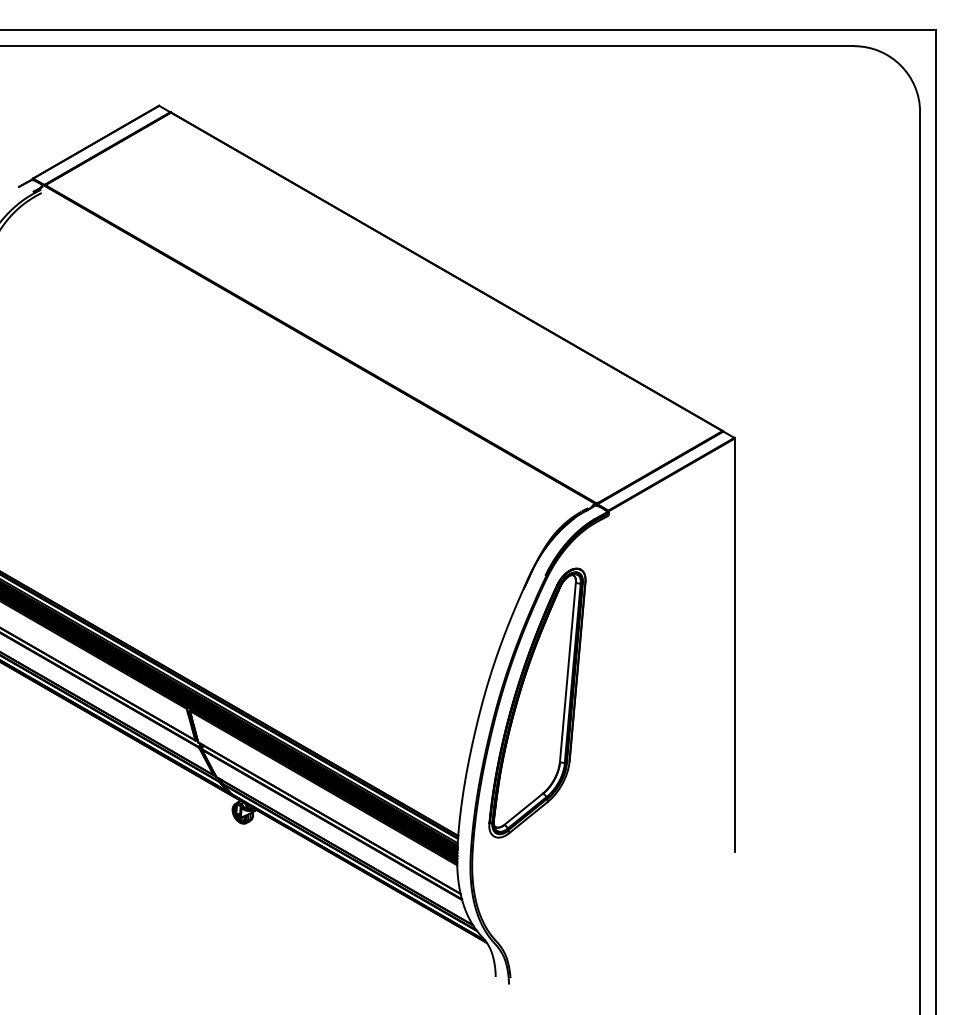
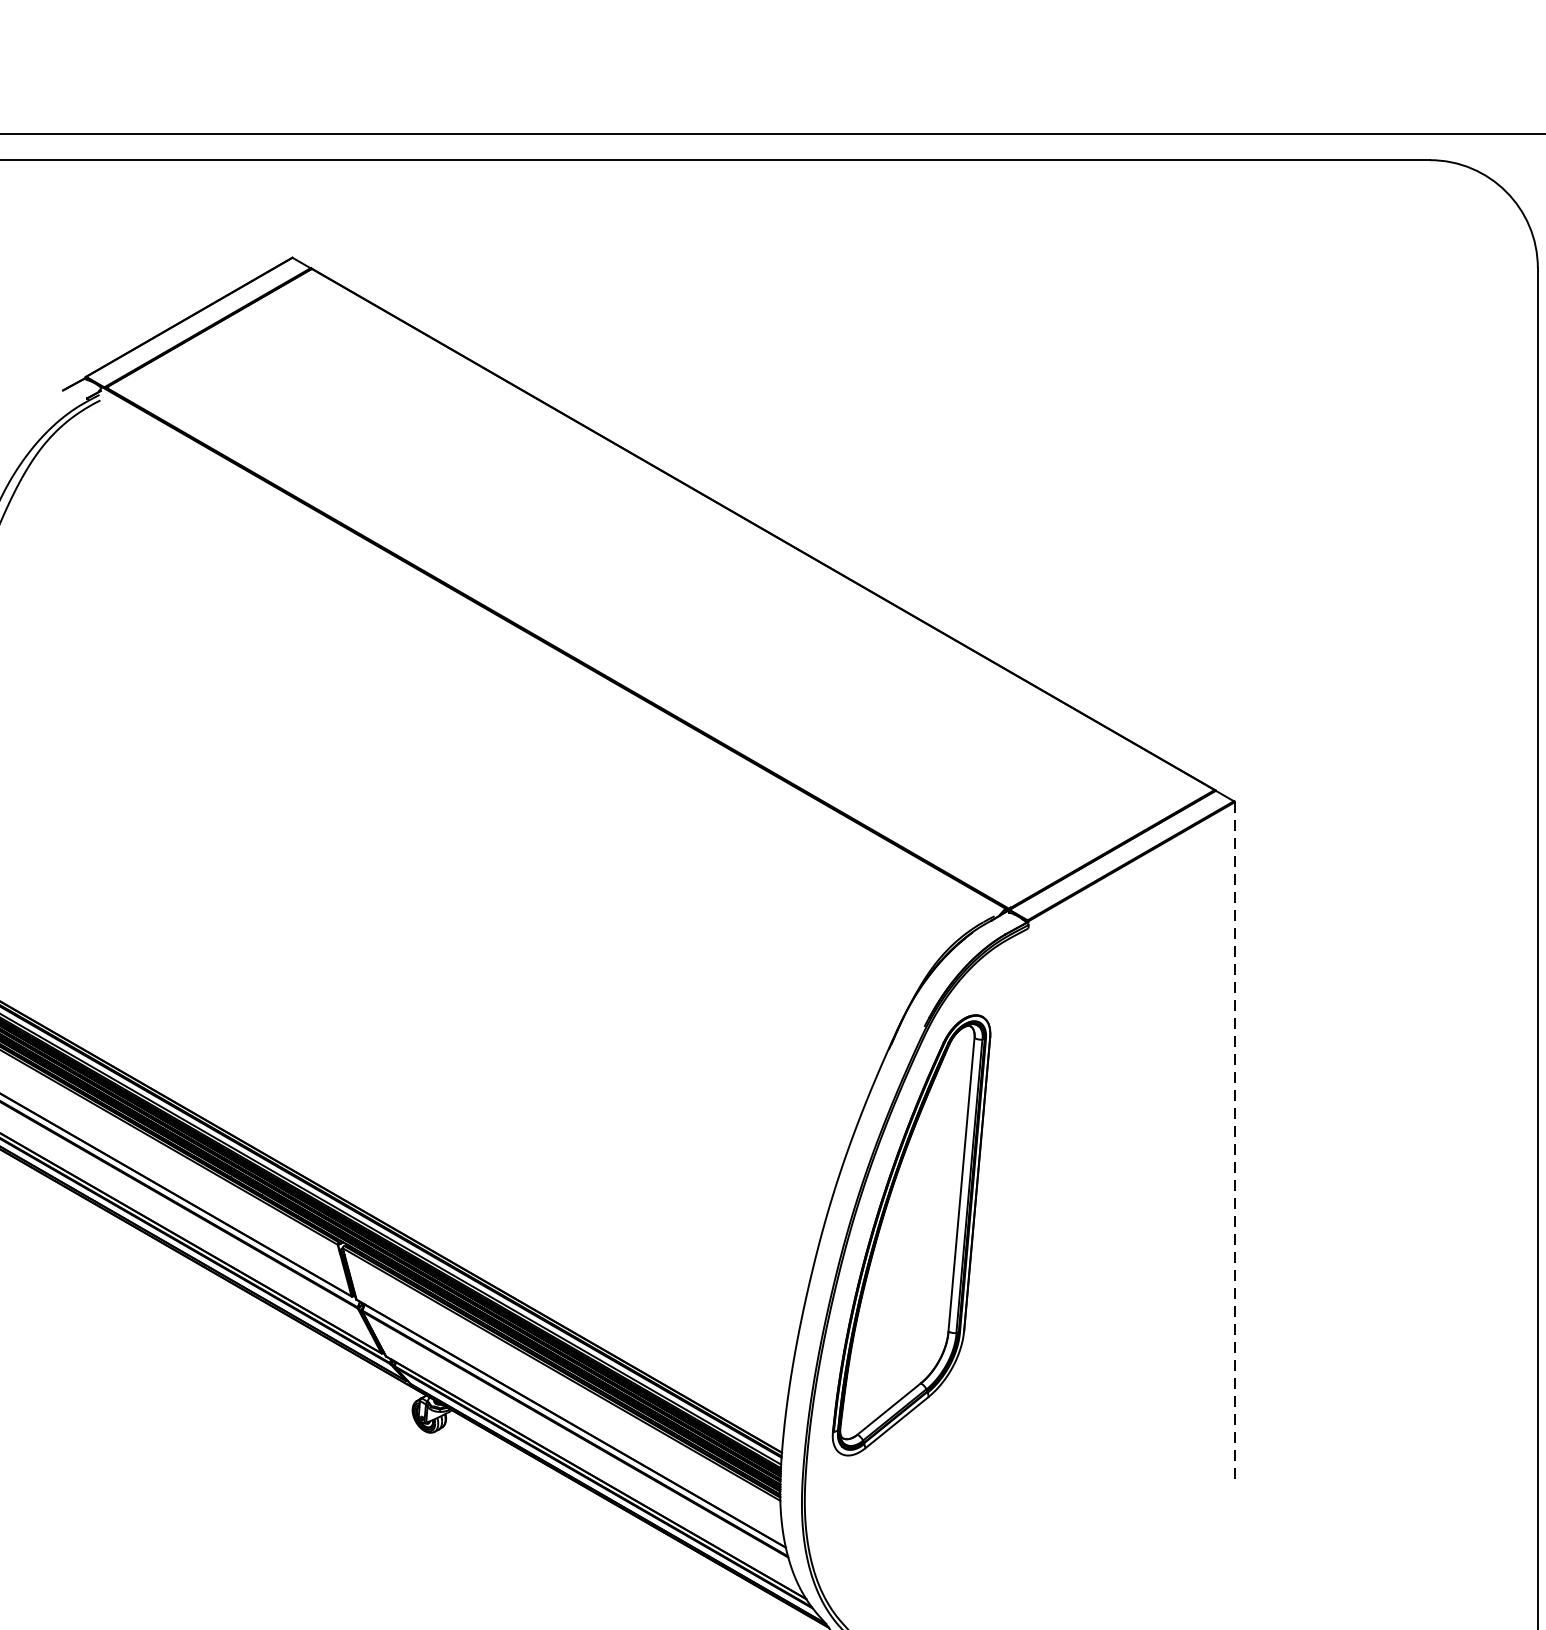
line: (734, 645) -> (1234, 1141), solid -> dashed

